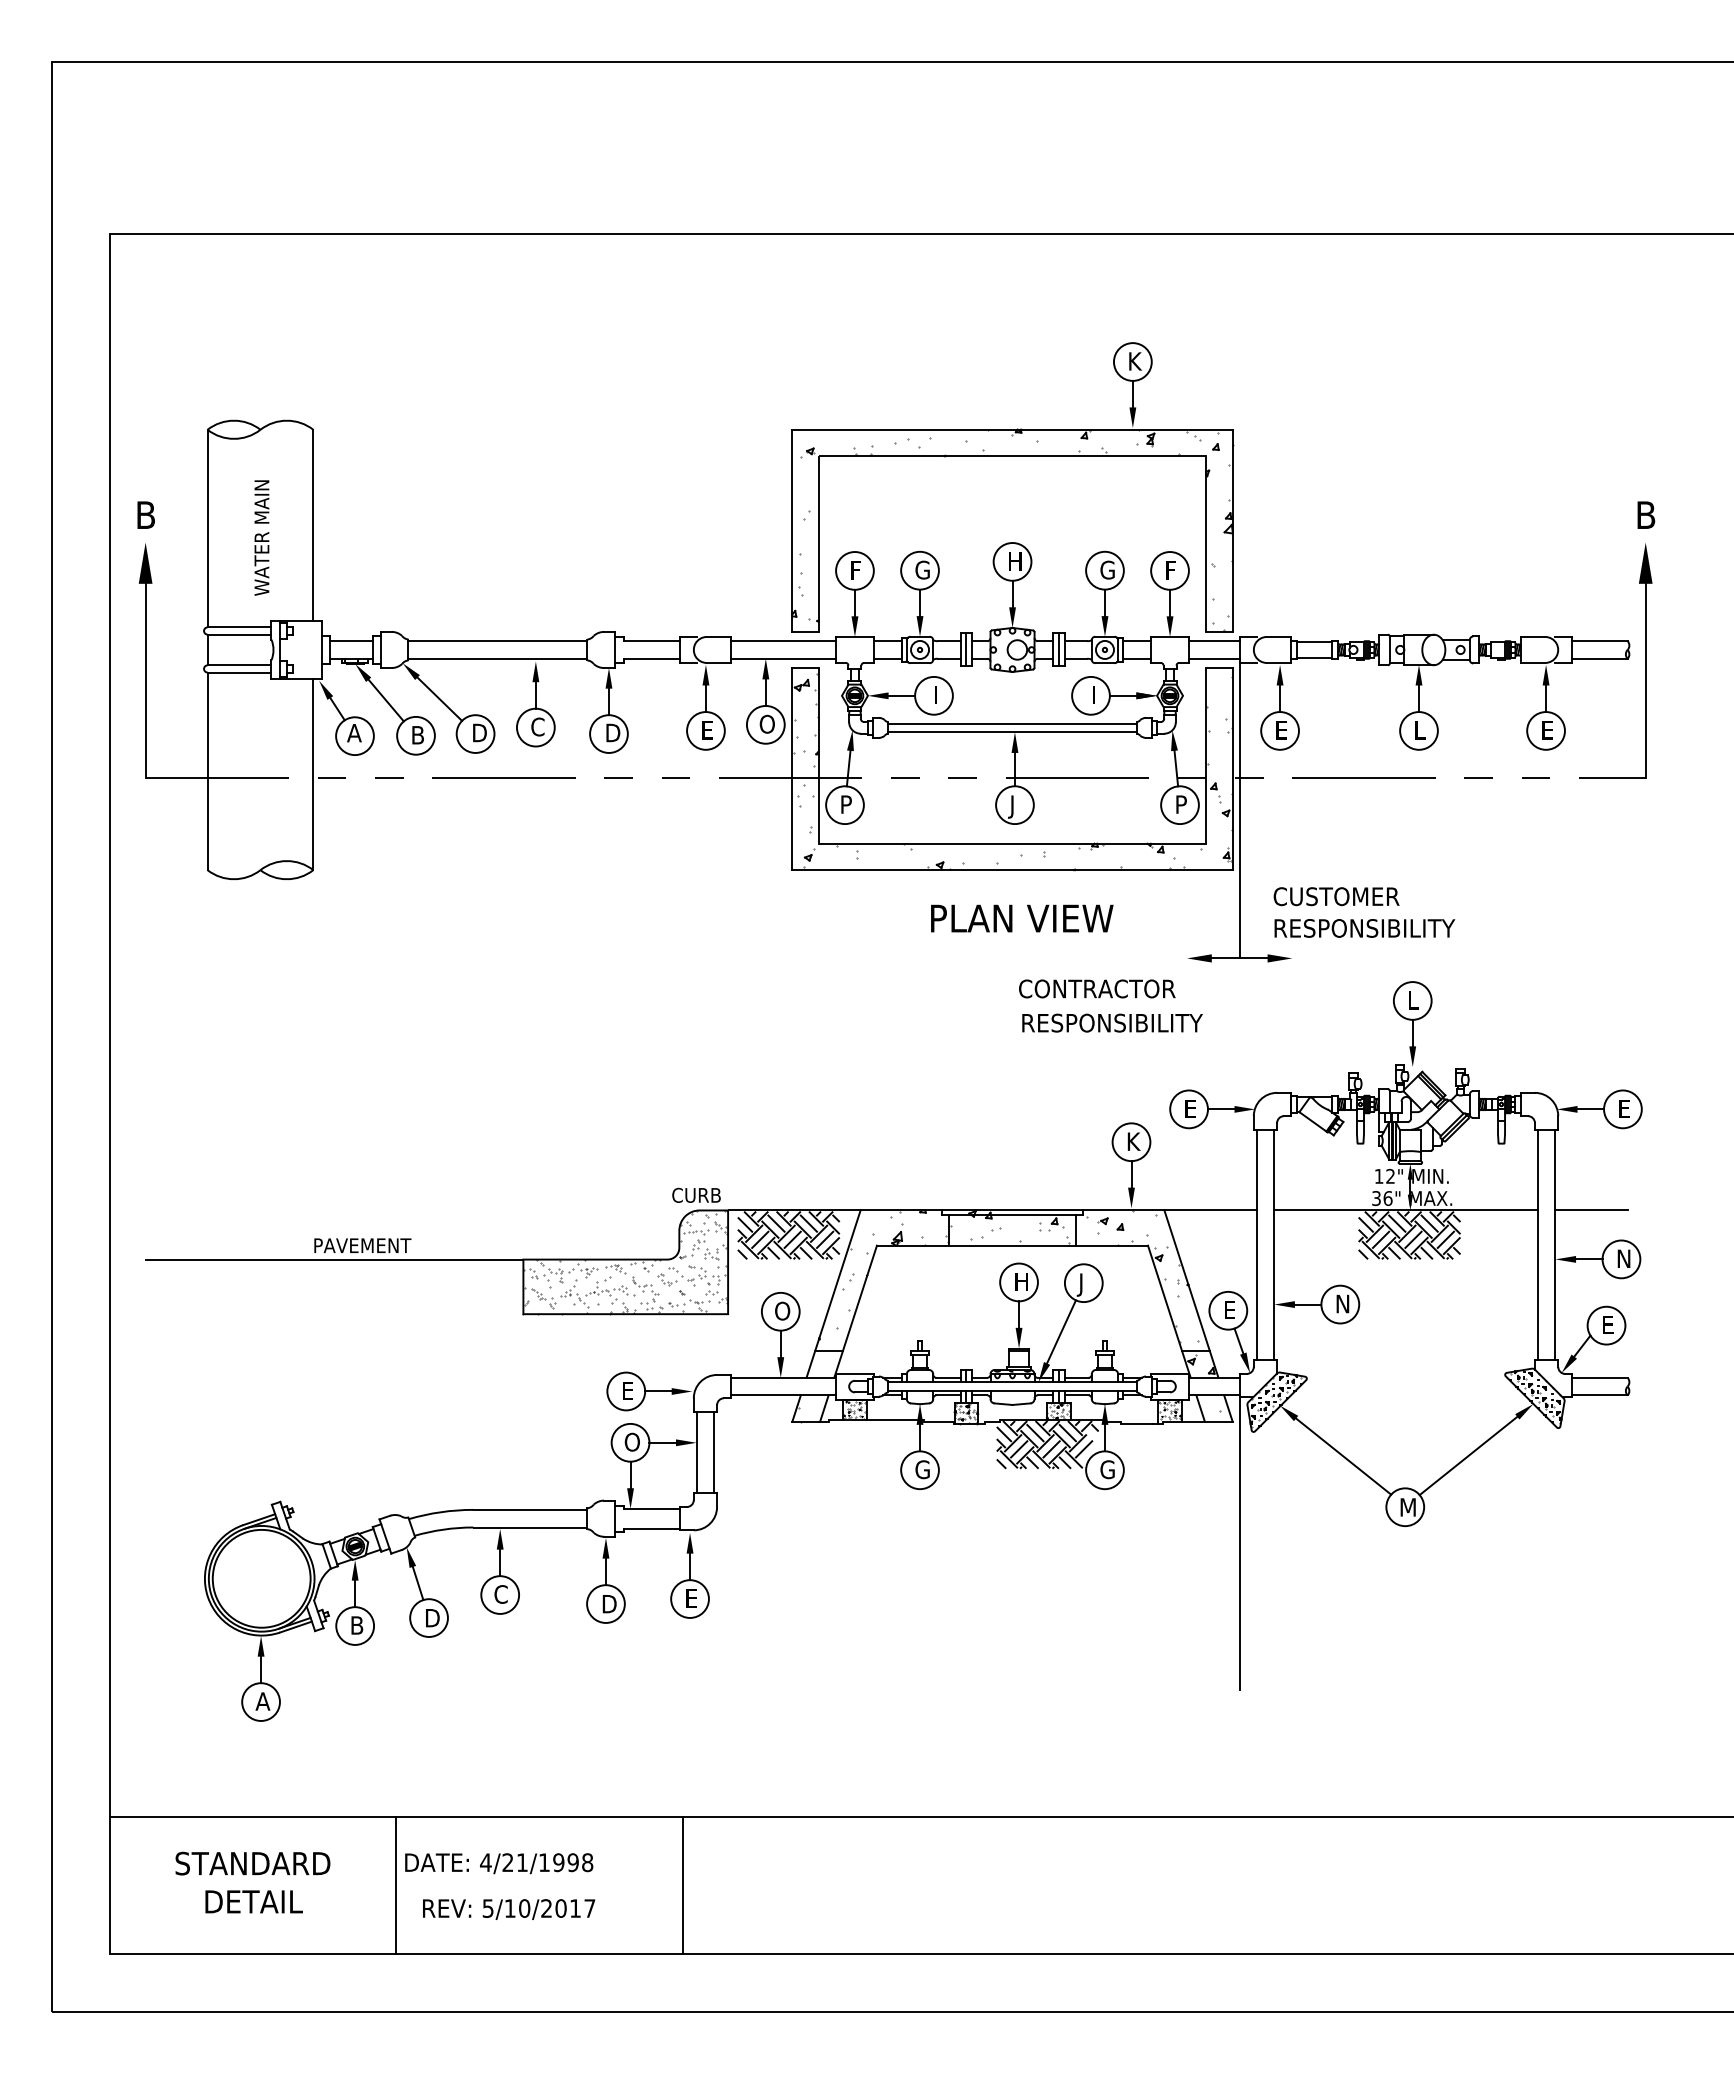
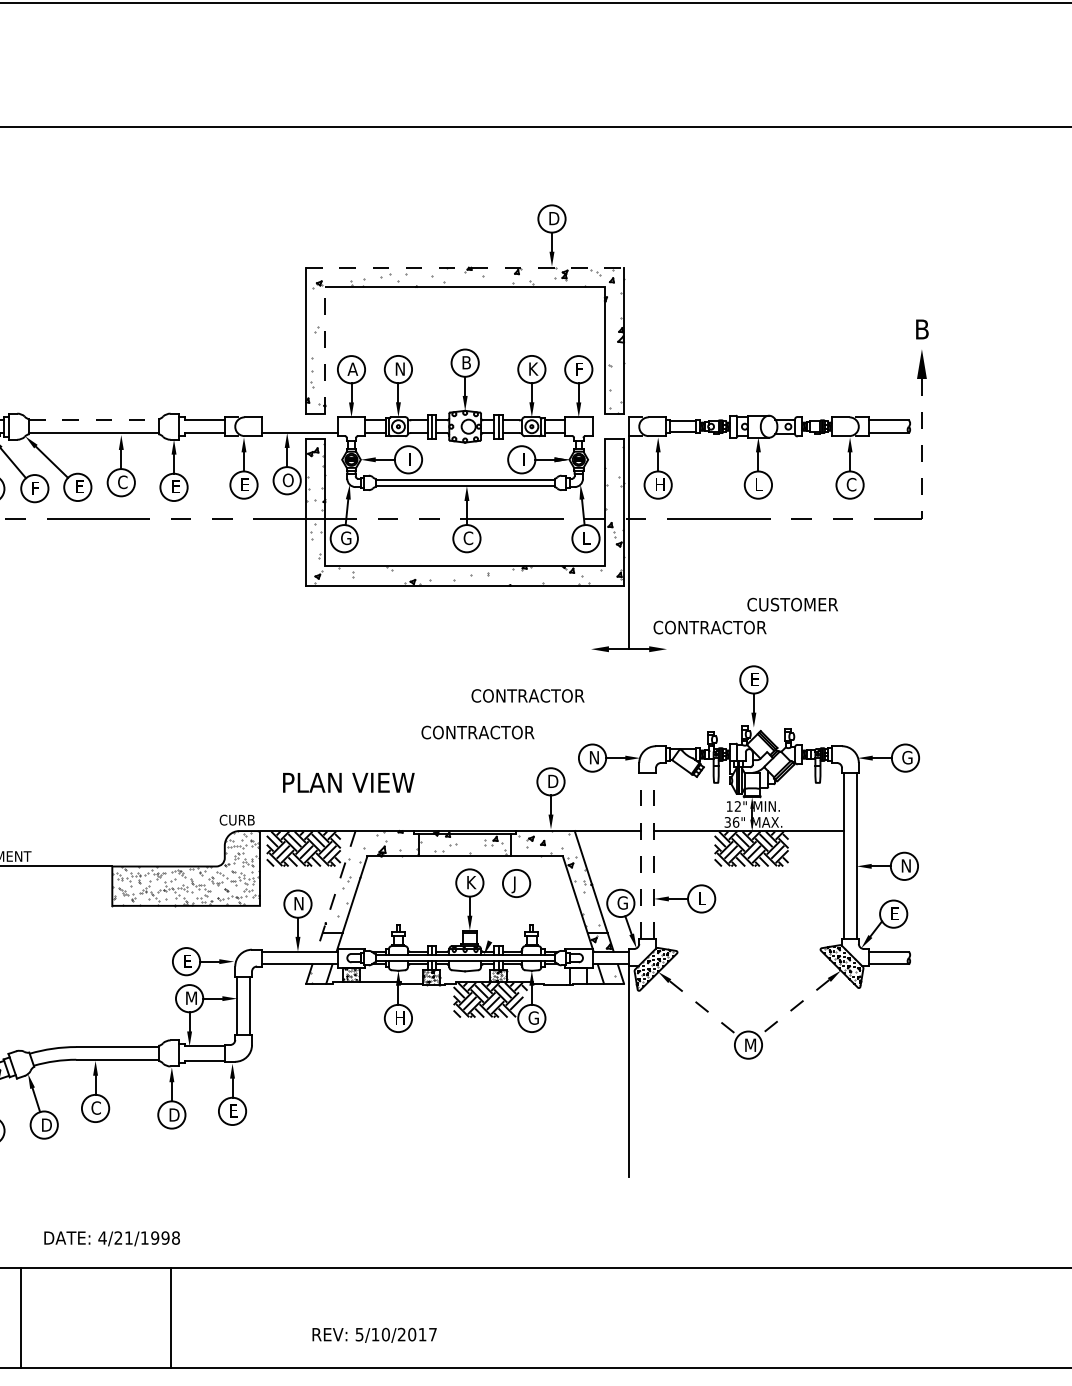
text: (1137, 361) -> (555, 218), K -> D
line: (1013, 429) -> (465, 267), solid -> dashed
line: (818, 543) -> (325, 349), solid -> dashed
text: (1015, 561) -> (467, 362), H -> B
text: (922, 569) -> (400, 368), G -> N
text: (1107, 569) -> (533, 368), G -> K
text: (856, 570) -> (352, 369), F -> A
line: (497, 641) -> (93, 420), solid -> dashed
line: (783, 641) -> (299, 420), removed
line: (1214, 641) -> (610, 420), removed
line: (1214, 658) -> (610, 432), removed
line: (1645, 680) -> (921, 448), solid -> dashed
text: (1547, 729) -> (851, 484), E -> C
text: (1283, 730) -> (660, 484), E -> H
text: (479, 732) -> (80, 486), D -> E
text: (613, 732) -> (177, 486), D -> E
text: (417, 735) -> (35, 488), B -> F
text: (847, 804) -> (346, 538), P -> G
text: (1181, 804) -> (587, 538), P -> L
text: (1015, 806) -> (467, 539), J -> C
text: (1336, 896) -> (792, 604), moved
text: (1022, 918) -> (349, 782), moved
text: (1364, 928) -> (719, 627), RESPONSIBILITY -> CONTRACTOR
text: (1097, 988) -> (478, 732), moved
text: (1415, 1000) -> (755, 679), L -> E
text: (1111, 1022) -> (536, 695), RESPONSIBILITY -> CONTRACTOR
text: (1191, 1108) -> (594, 757), E -> N
text: (1625, 1108) -> (907, 757), E -> G
text: (1135, 1141) -> (553, 781), K -> D
line: (1591, 1210) -> (882, 831), removed
line: (1256, 1245) -> (641, 856), solid -> dashed
line: (1274, 1245) -> (654, 856), solid -> dashed
text: (1021, 1281) -> (471, 882), H -> K
line: (833, 1294) -> (336, 891), solid -> dashed
text: (1342, 1303) -> (703, 898), N -> L
text: (1230, 1309) -> (622, 902), E -> G
text: (782, 1310) -> (299, 903), O -> N
line: (1061, 1331) -> (500, 918), removed
hatch: (1170, 1408) -> (579, 973), removed
text: (632, 1441) -> (191, 997), O -> M
line: (1468, 1455) -> (794, 1007), solid -> dashed
line: (1343, 1456) -> (703, 1008), solid -> dashed
text: (922, 1469) -> (400, 1017), G -> H
text: (499, 1863) -> (112, 1238), moved
line: (682, 1885) -> (170, 1318), moved
text: (509, 1909) -> (374, 1335), moved

